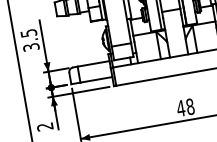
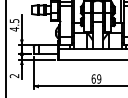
text: (31, 47) -> (14, 29), 3.5 -> 4.5
text: (185, 106) -> (96, 78), 48 -> 69

